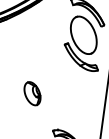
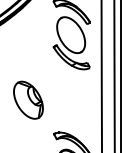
part: (32, 93) -> (28, 99), size x1.67

